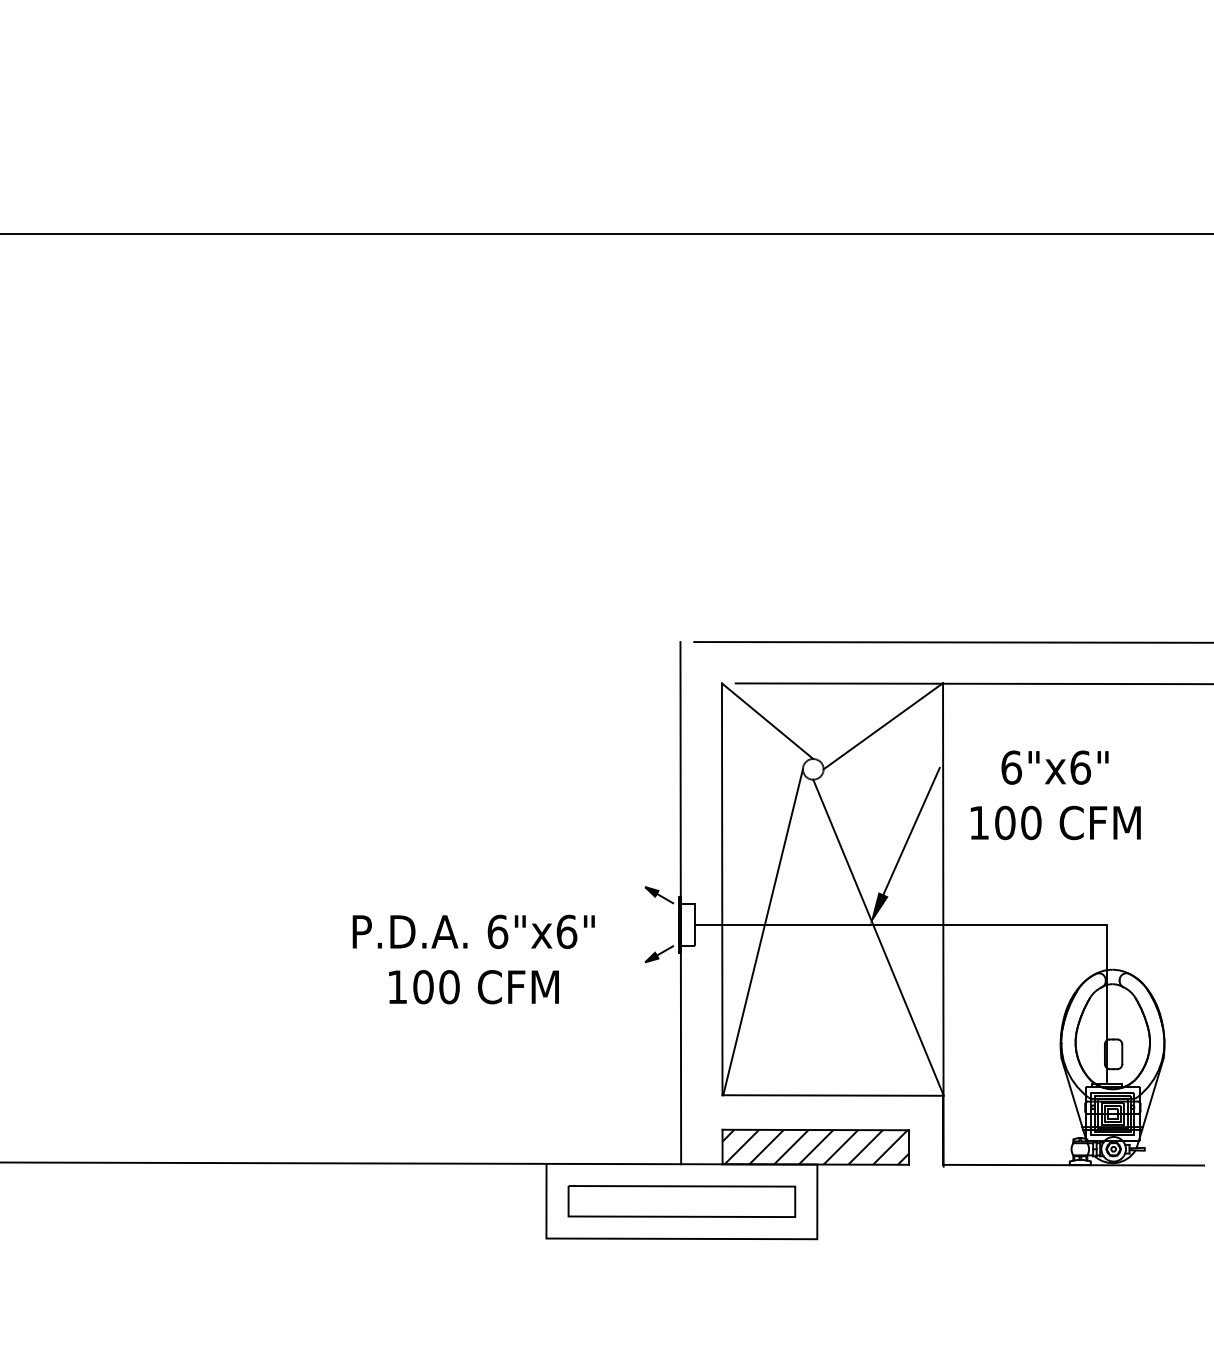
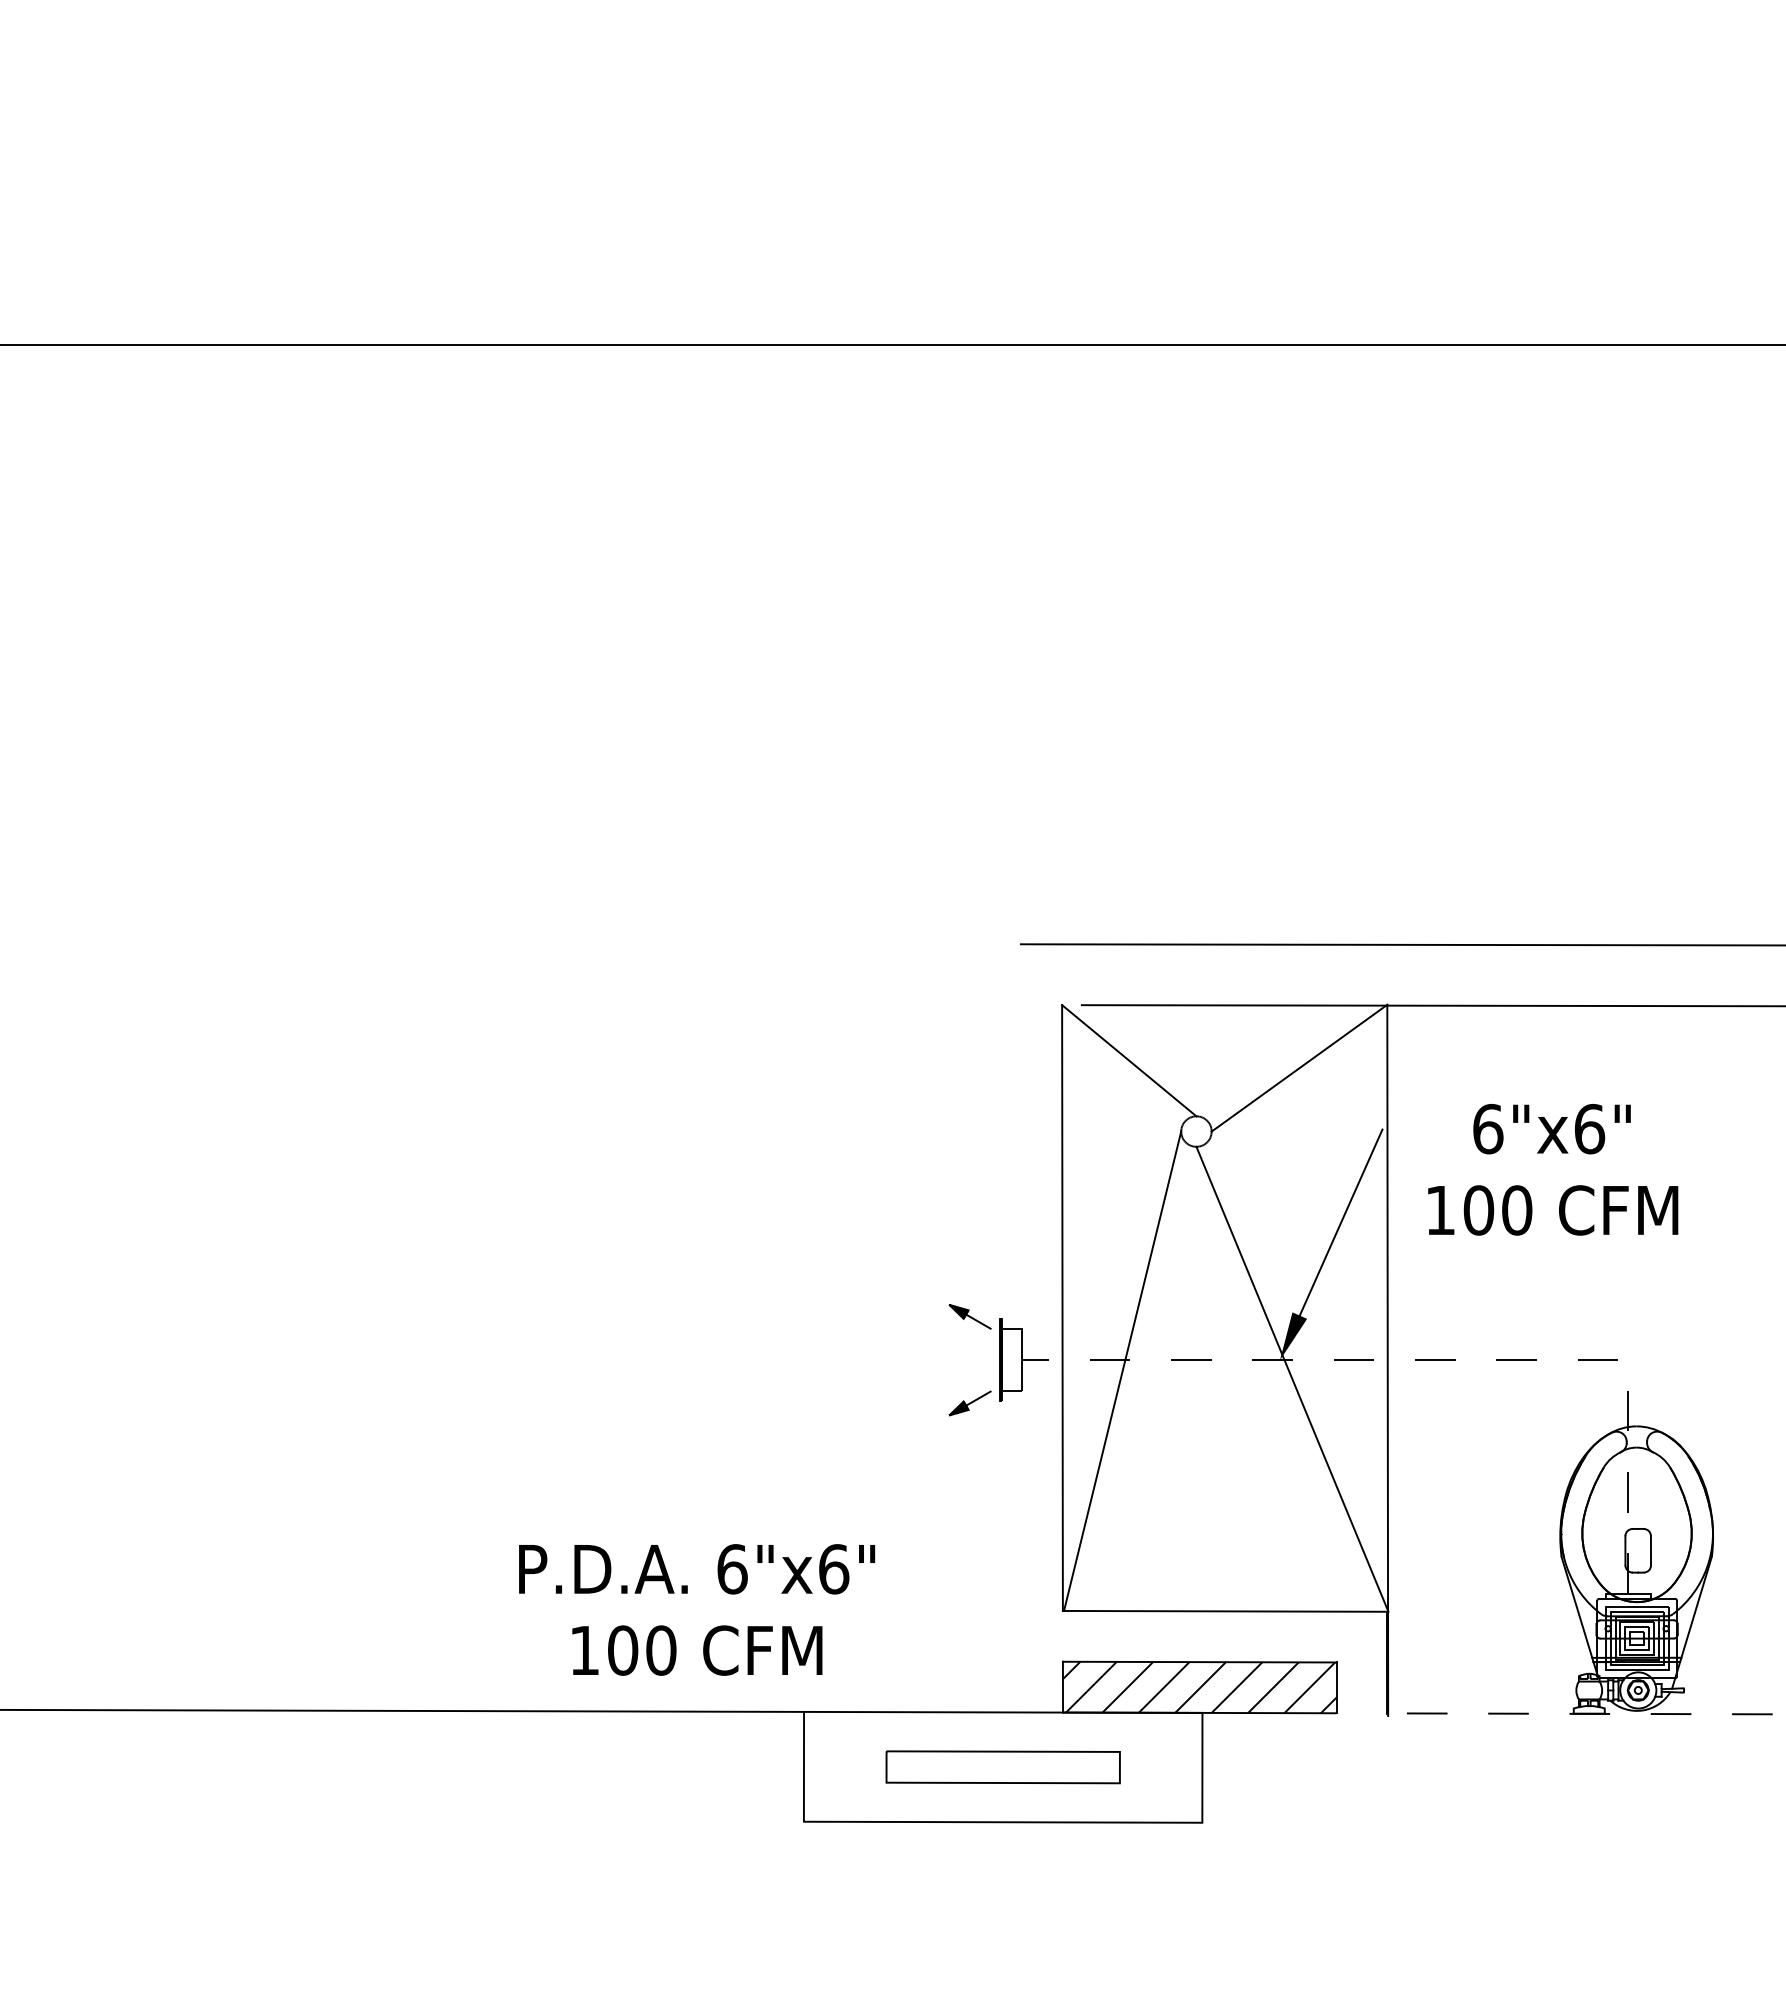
line: (680, 903) -> (1001, 1328), removed
line: (980, 924) -> (1442, 1359), solid -> dashed
text: (473, 959) -> (696, 1609), moved
line: (1074, 1165) -> (1580, 1714), solid -> dashed
part: (681, 1201) -> (1002, 1767), size x0.7

